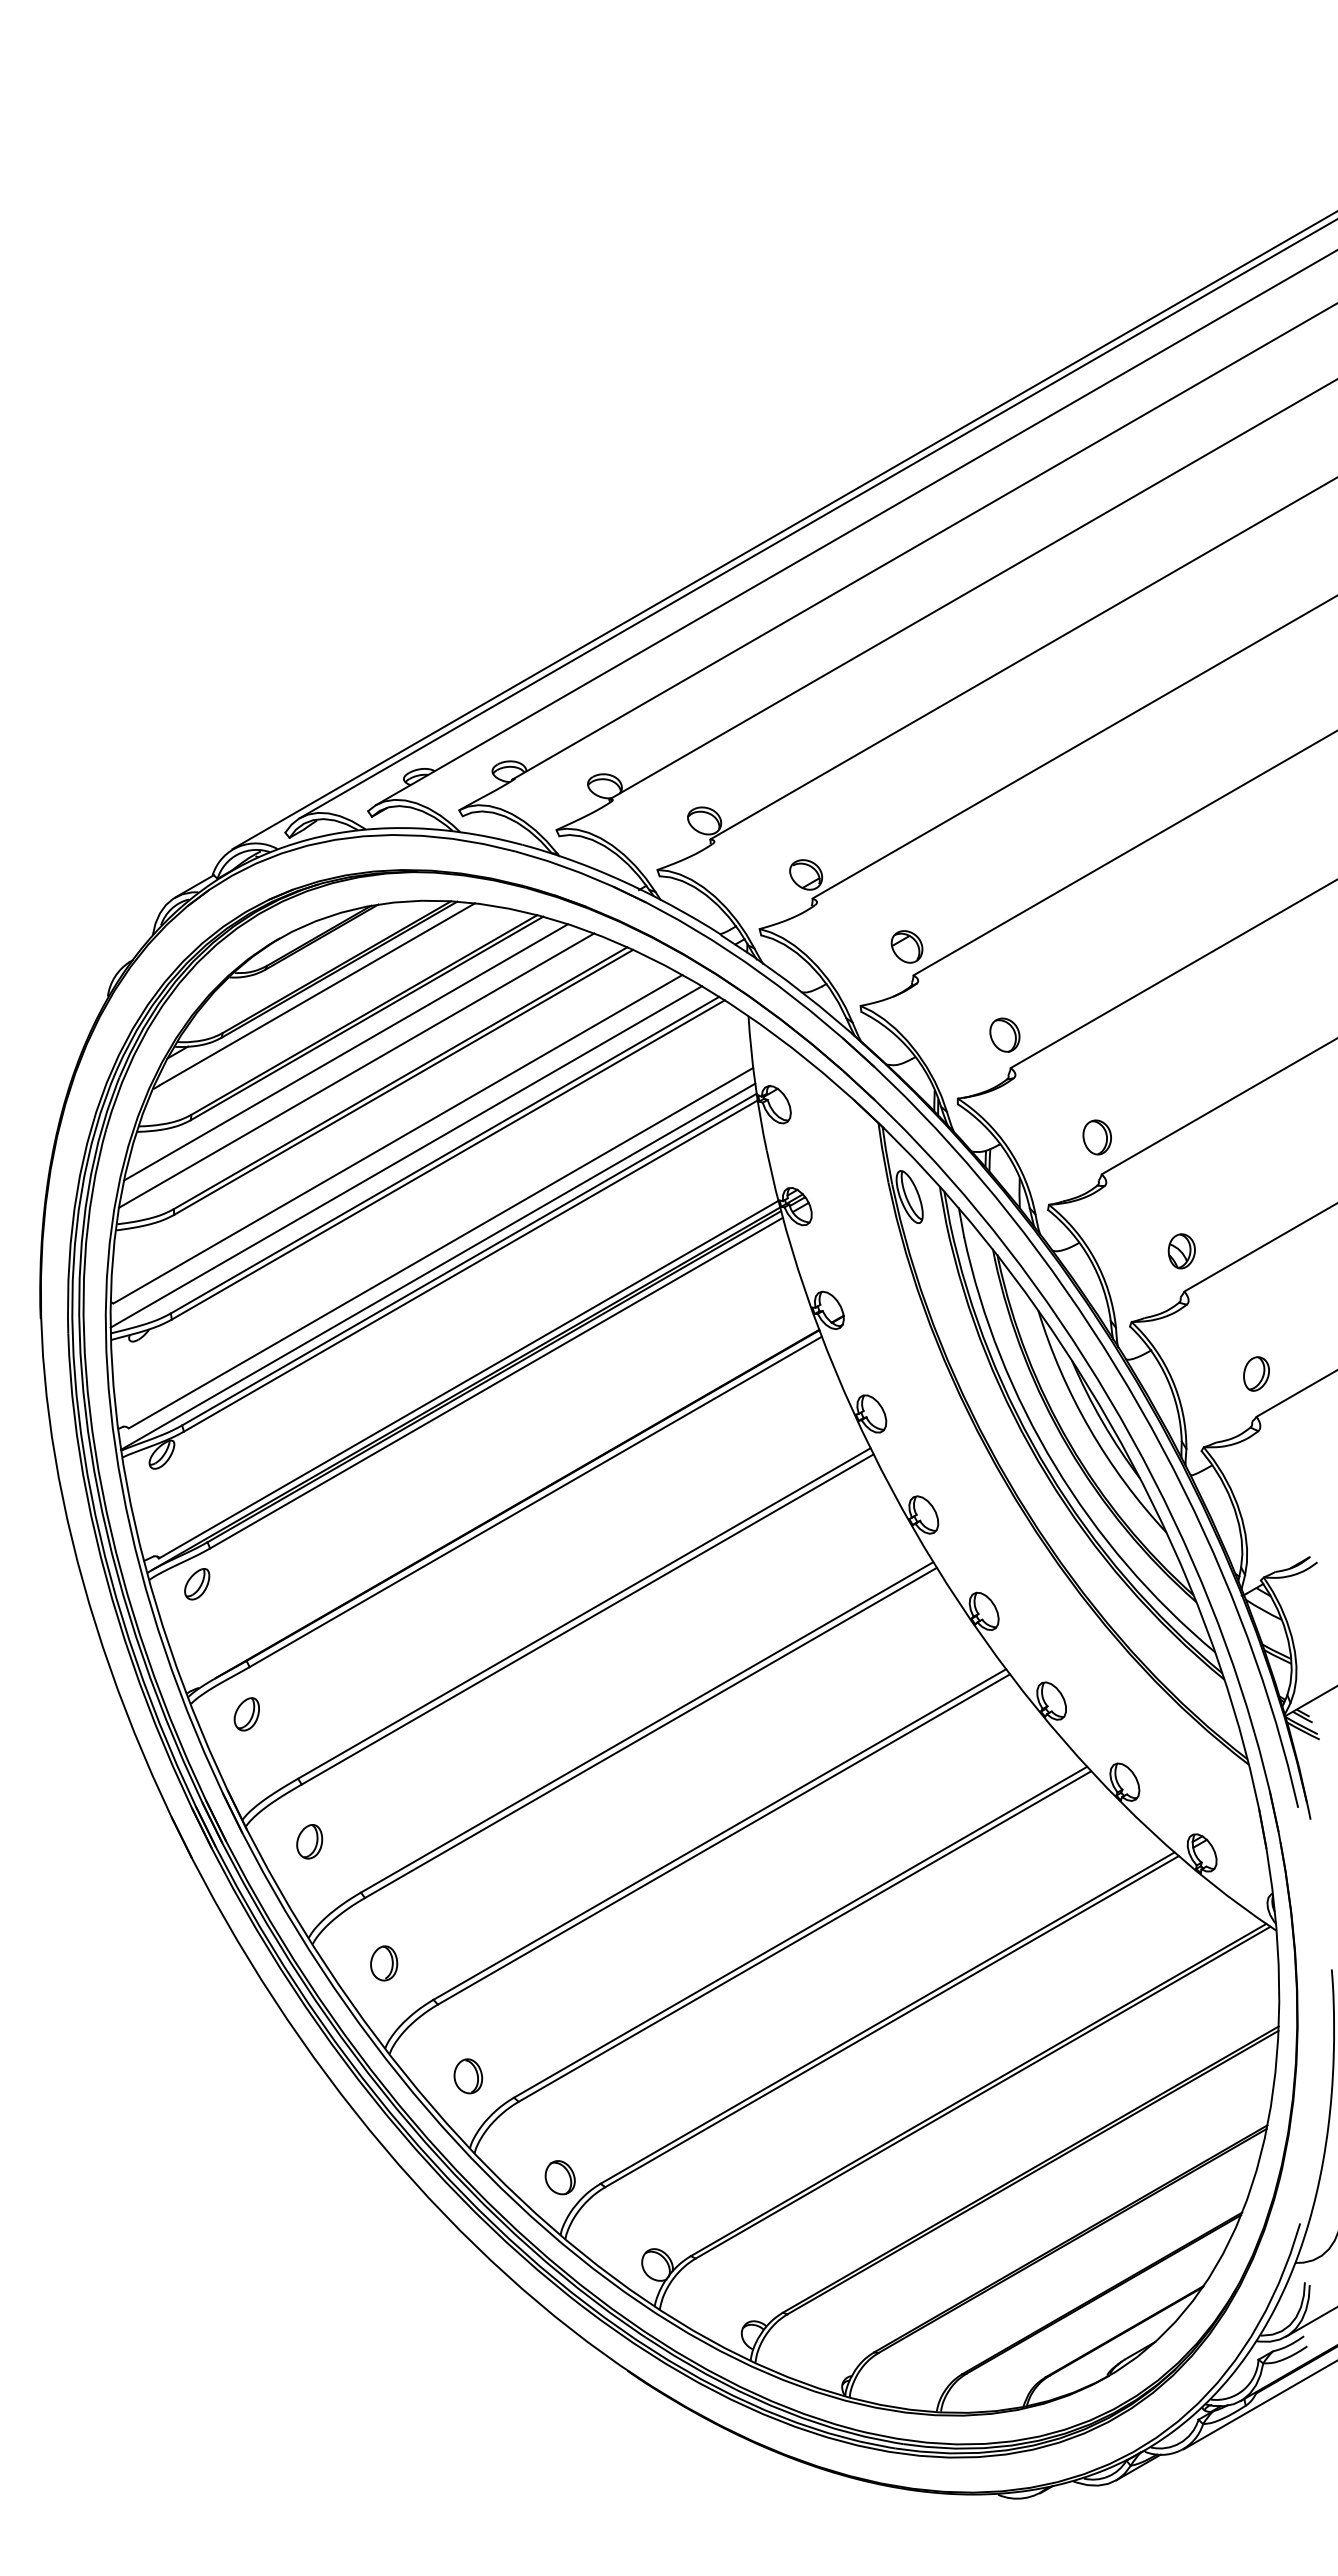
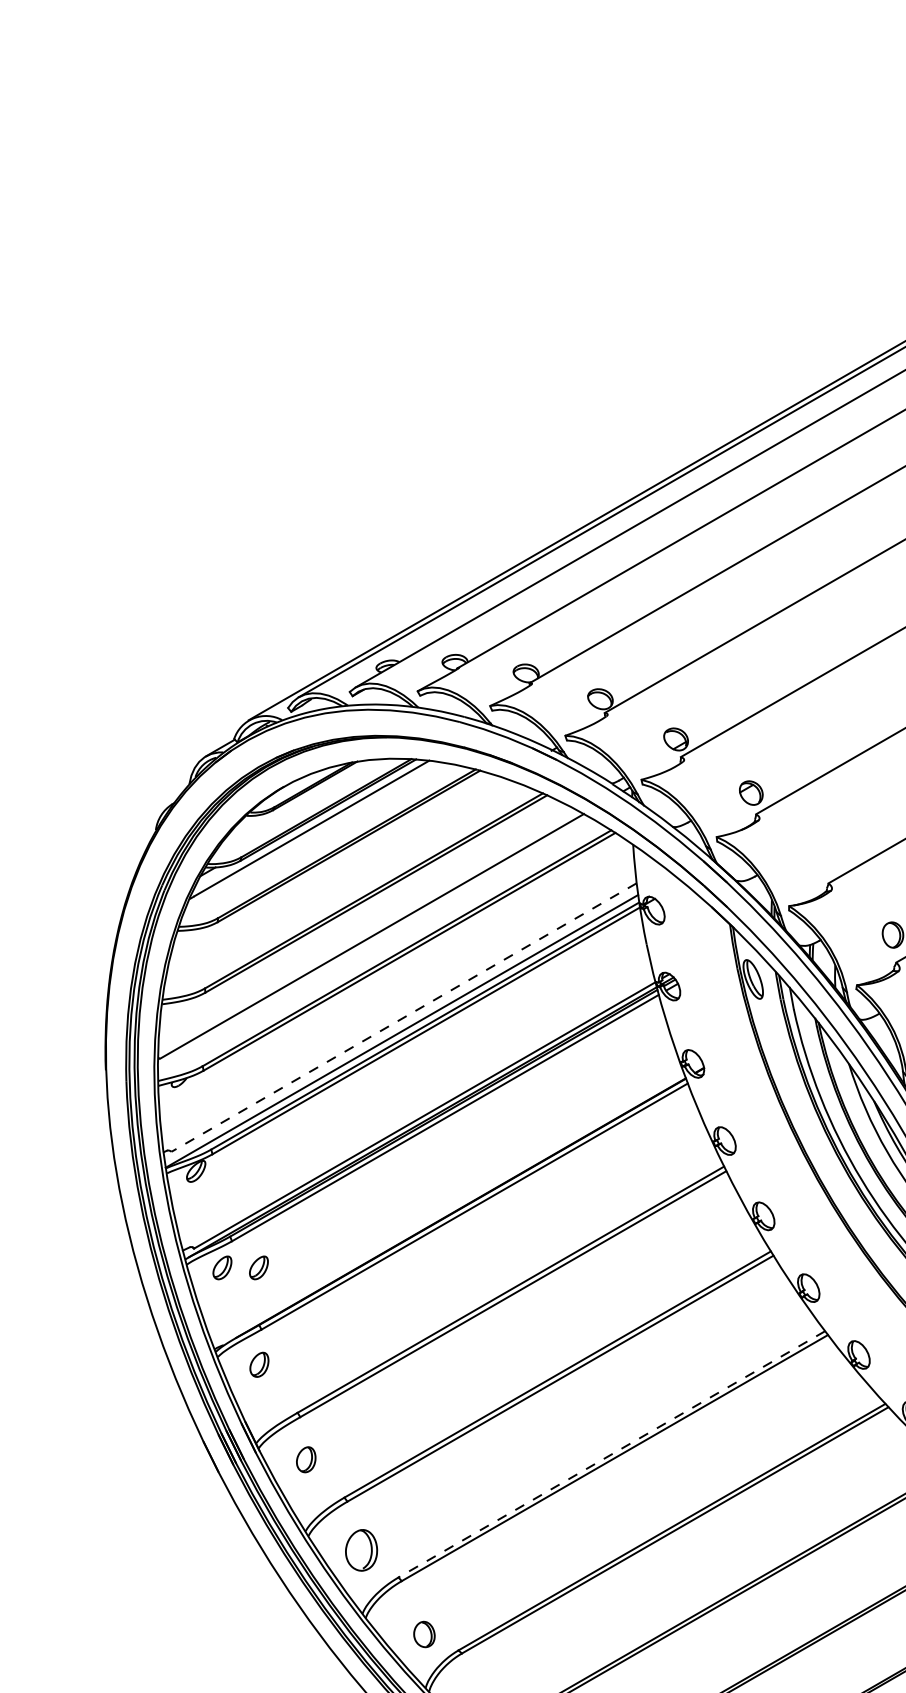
part: (1004, 1034) -> (823, 858), removed
line: (345, 1052) -> (332, 871), removed
line: (356, 1070) -> (341, 885), removed
line: (406, 1156) -> (378, 949), removed
line: (440, 1248) -> (403, 1017), solid -> dashed
part: (246, 1584) -> (259, 1268), added
line: (719, 1834) -> (611, 1454), solid -> dashed
part: (384, 1963) -> (361, 1550), size x1.6

